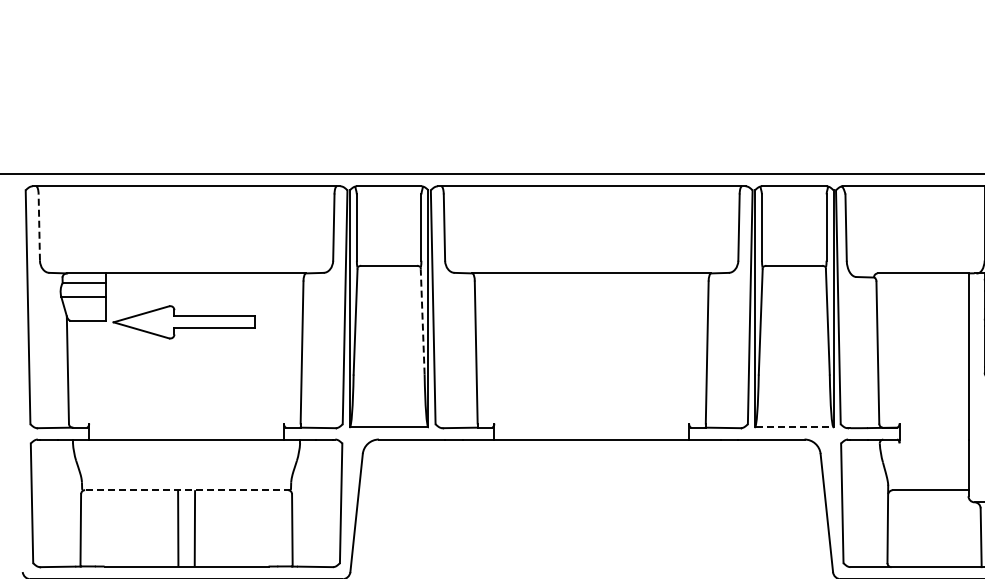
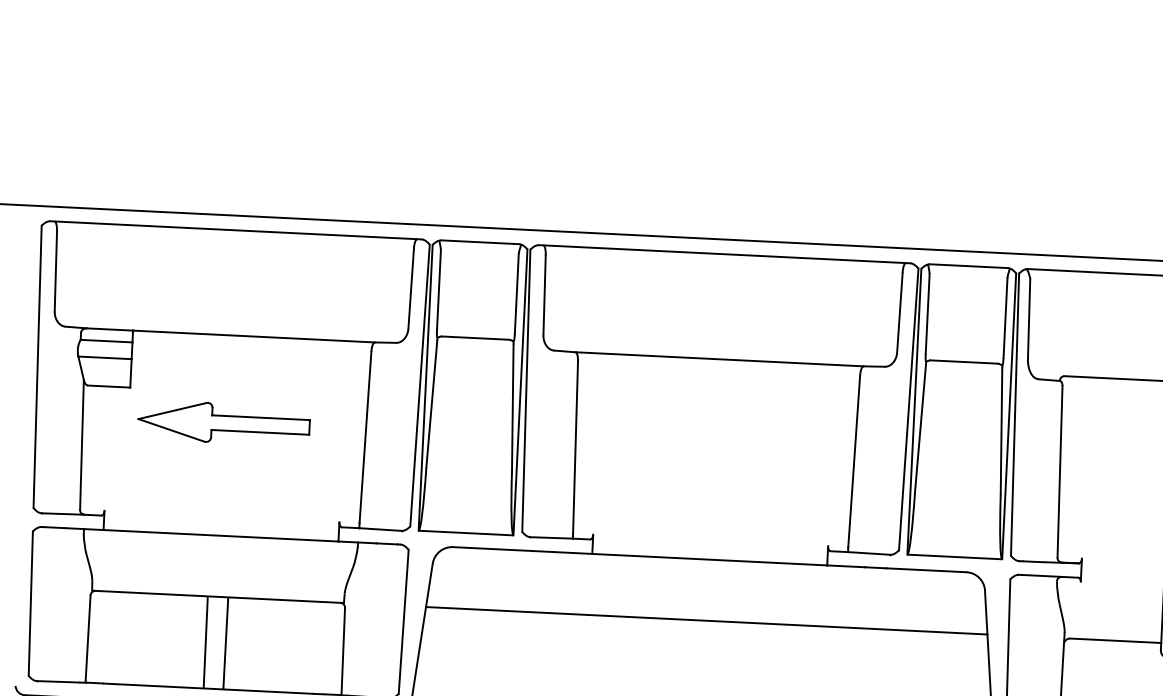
line: (39, 227) -> (56, 271), dashed -> solid
part: (183, 322) -> (222, 423), moved
line: (422, 322) -> (512, 408), dashed -> solid
line: (794, 427) -> (955, 557), dashed -> solid
line: (186, 490) -> (217, 597), dashed -> solid
line: (591, 490) -> (706, 621), added

